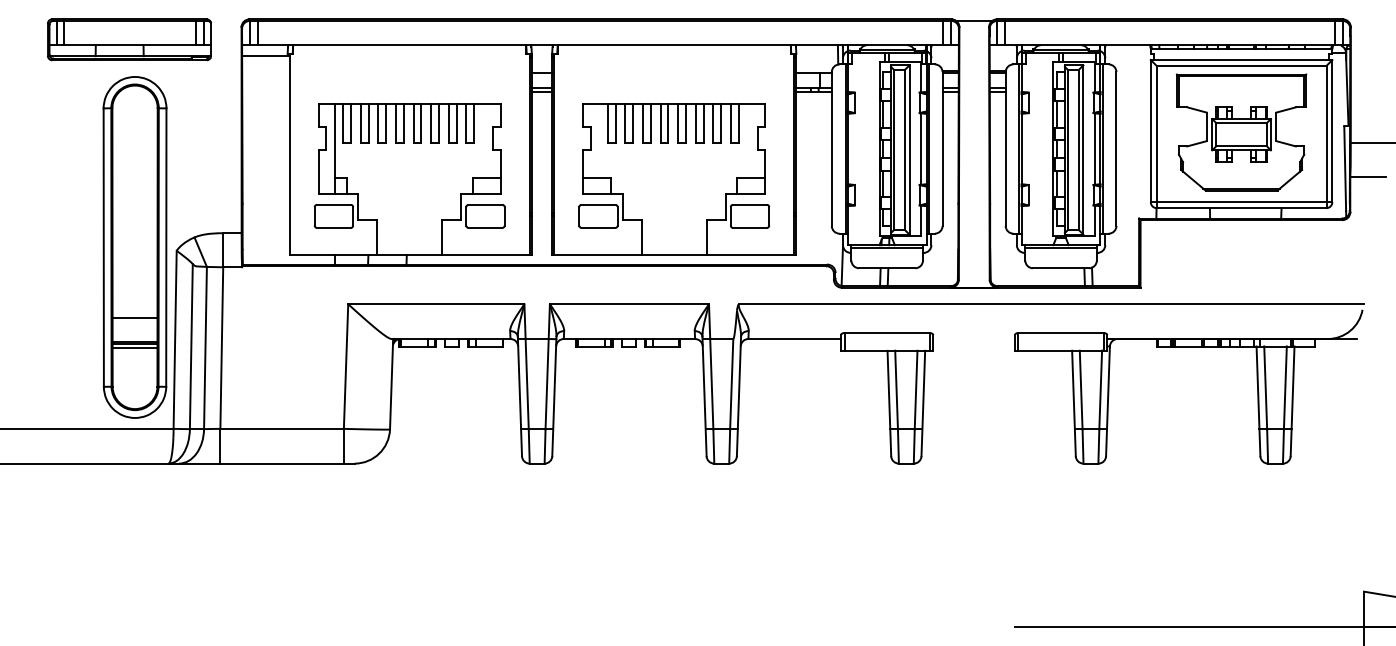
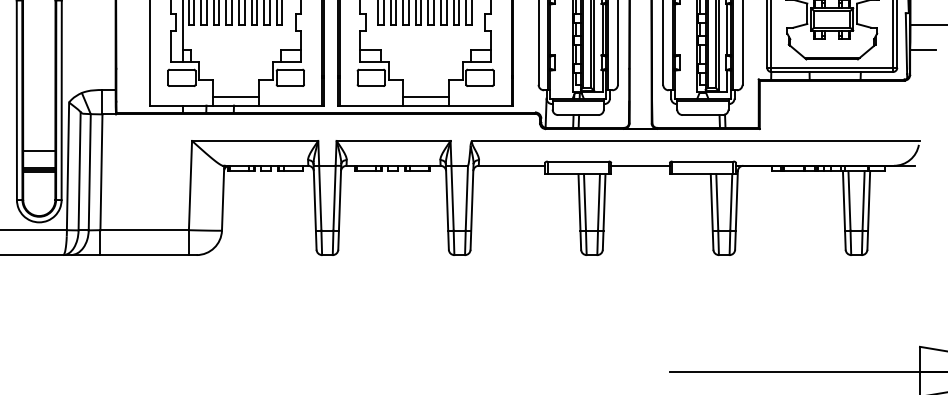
line: (409, 243) -> (235, 97), added
line: (673, 243) -> (425, 97), added
line: (973, 339) -> (640, 166), added

